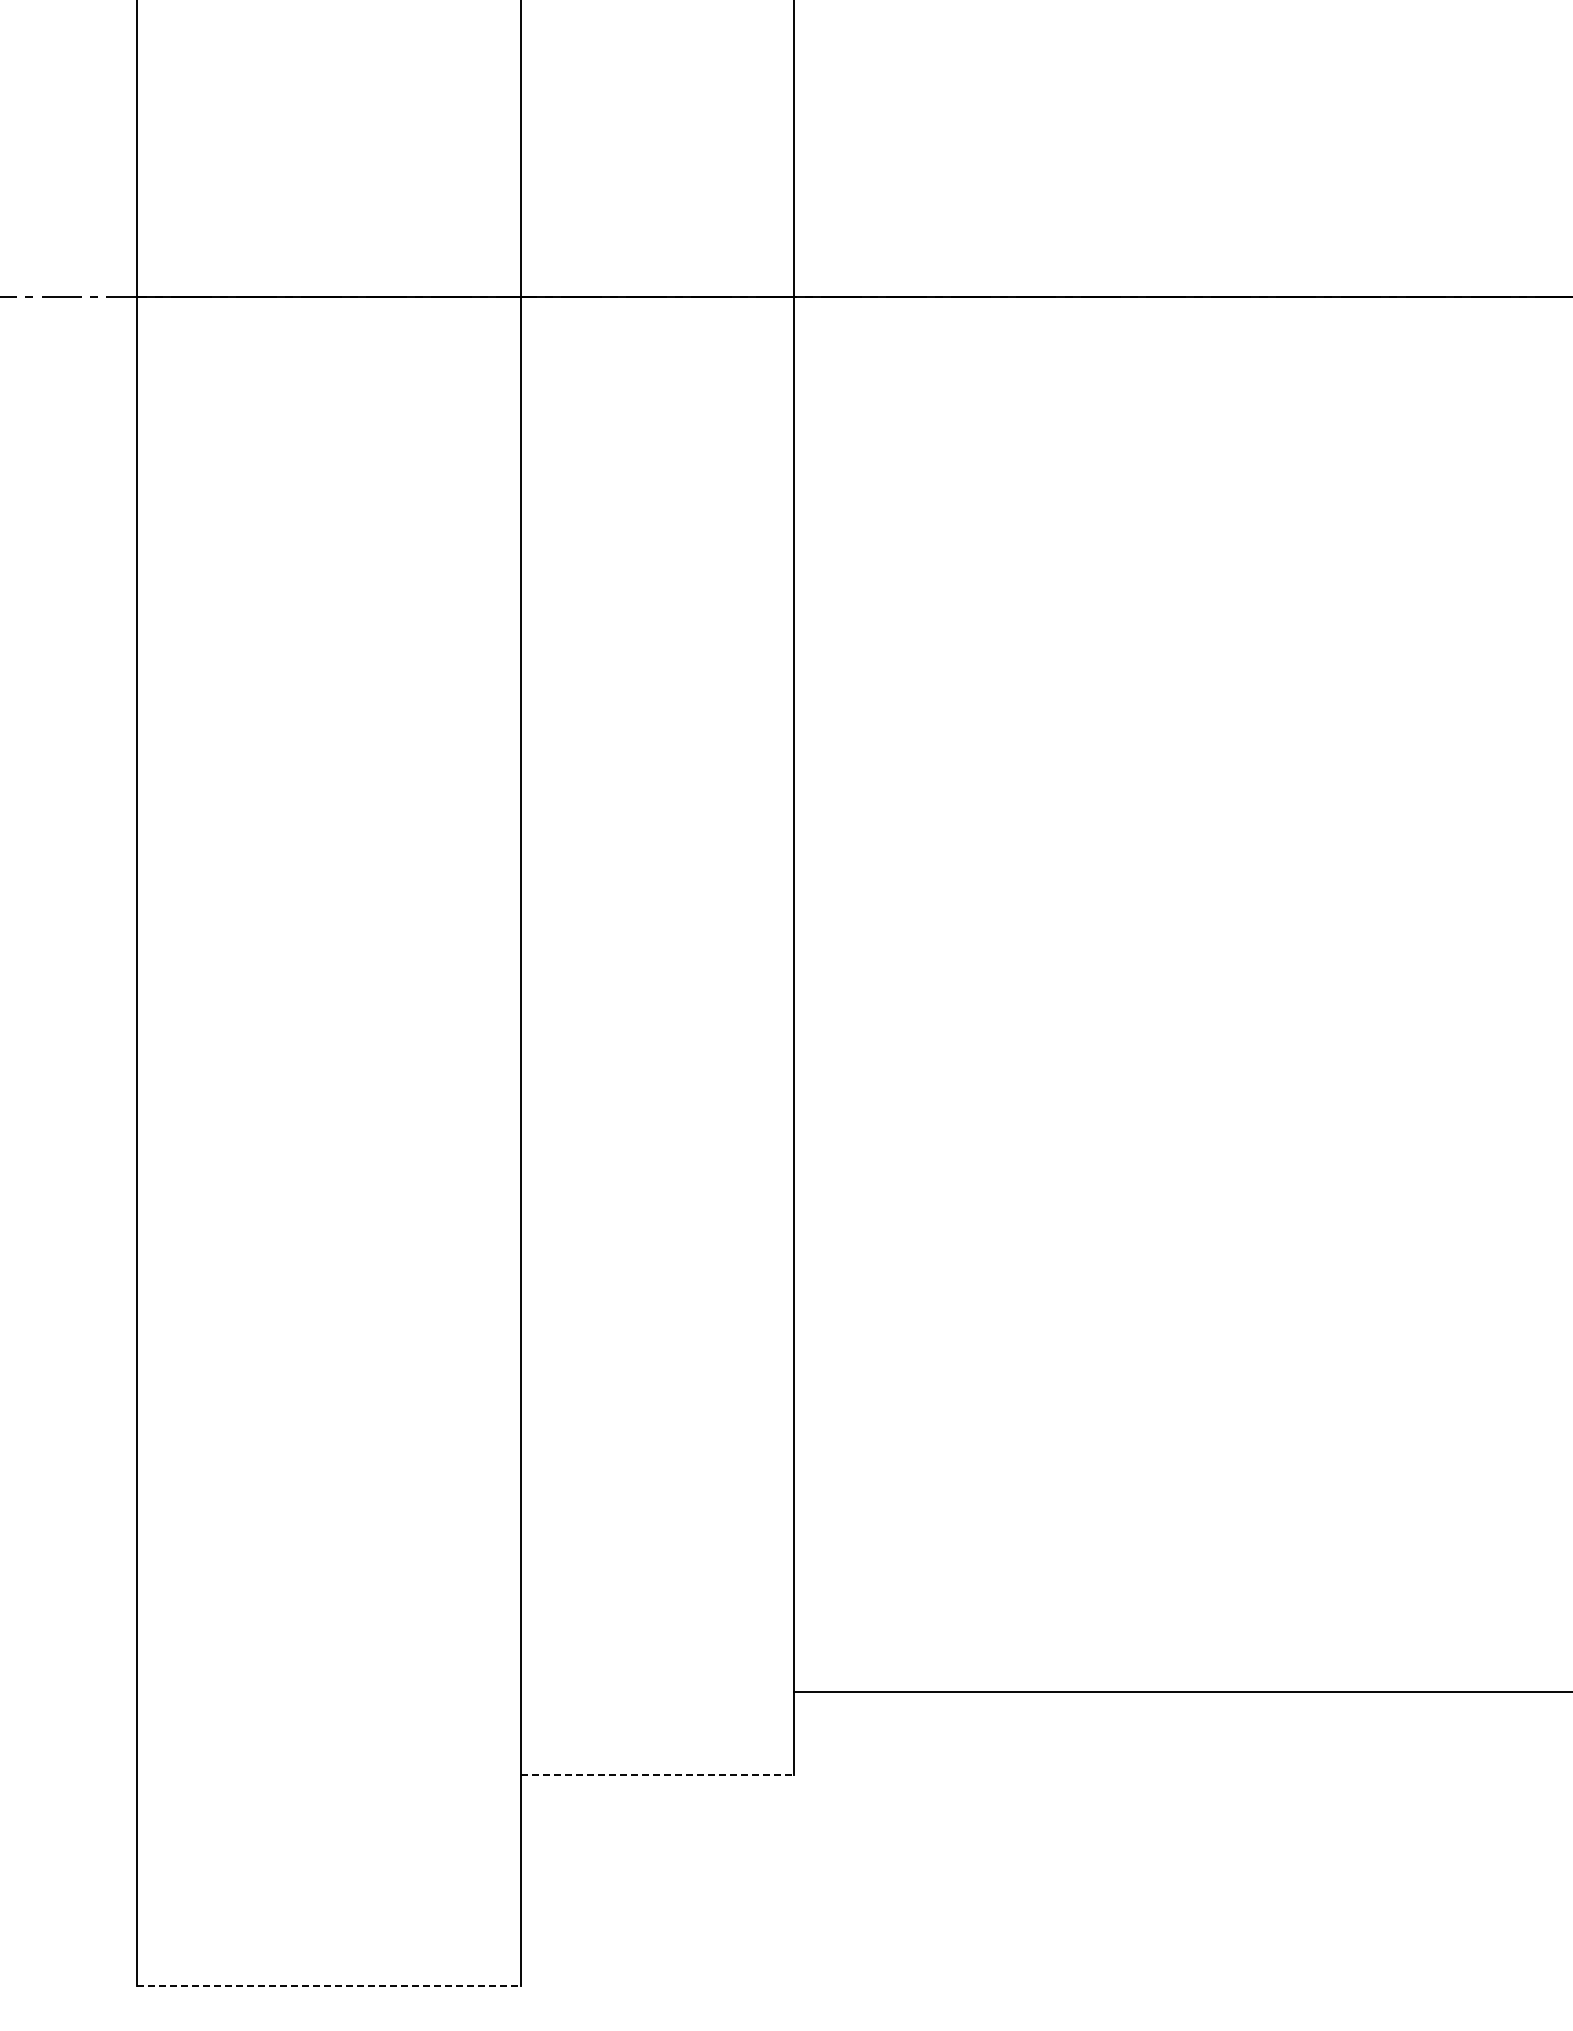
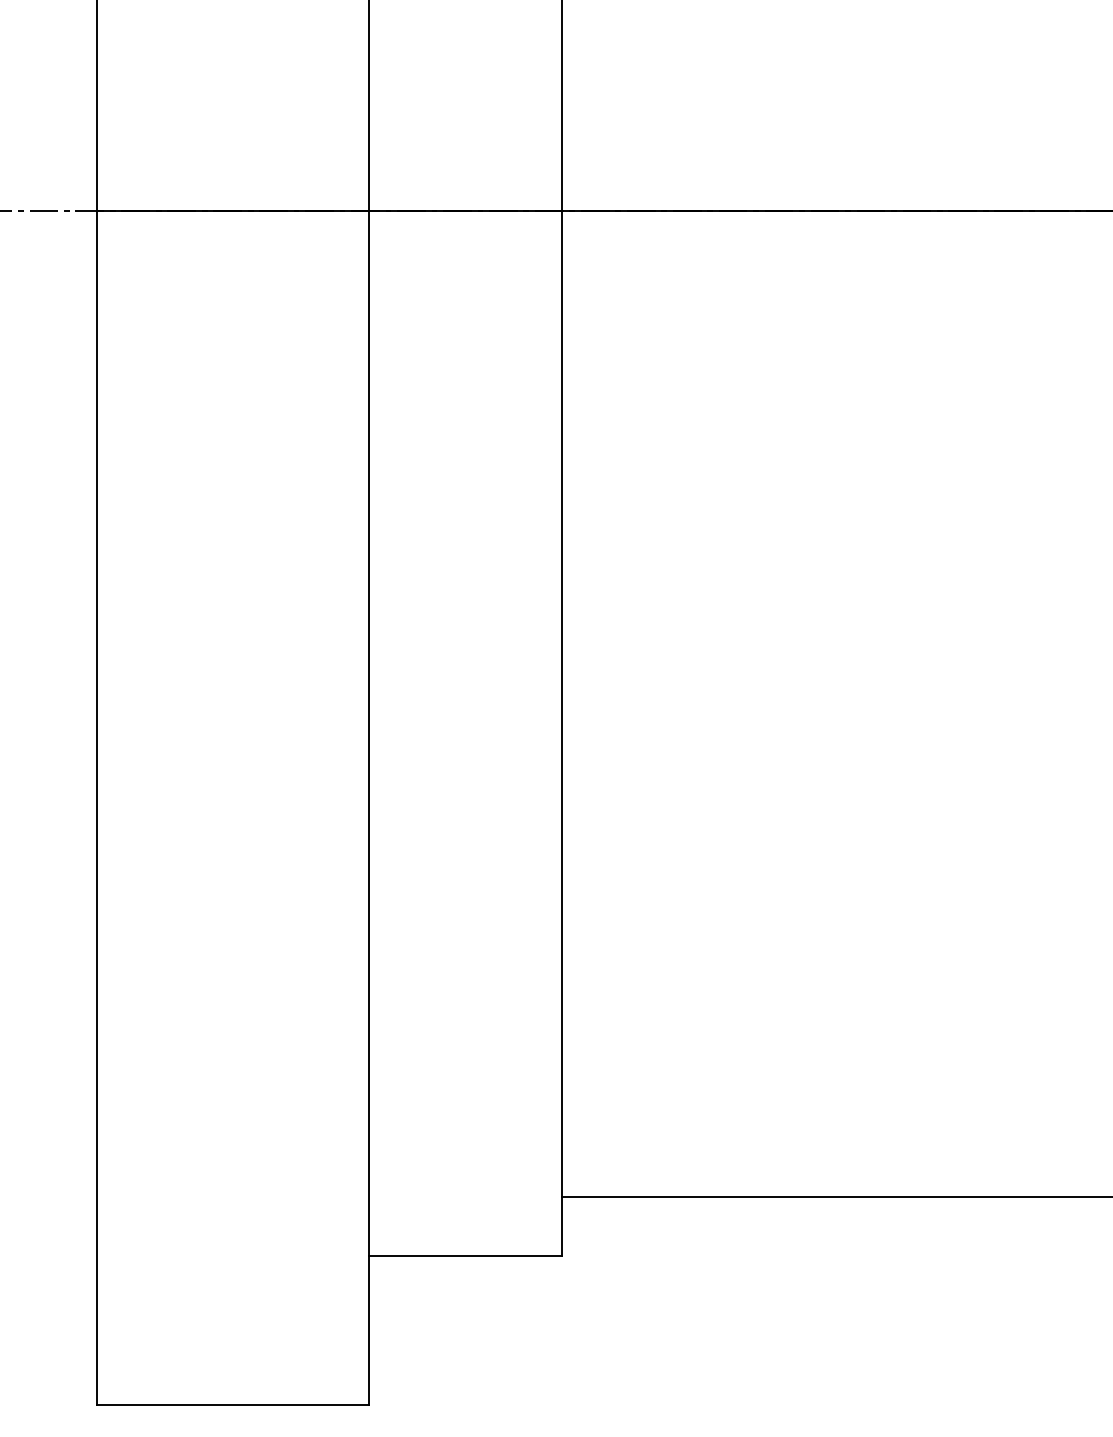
line: (657, 1775) -> (465, 1256), dashed -> solid
line: (329, 1986) -> (233, 1405), dashed -> solid

